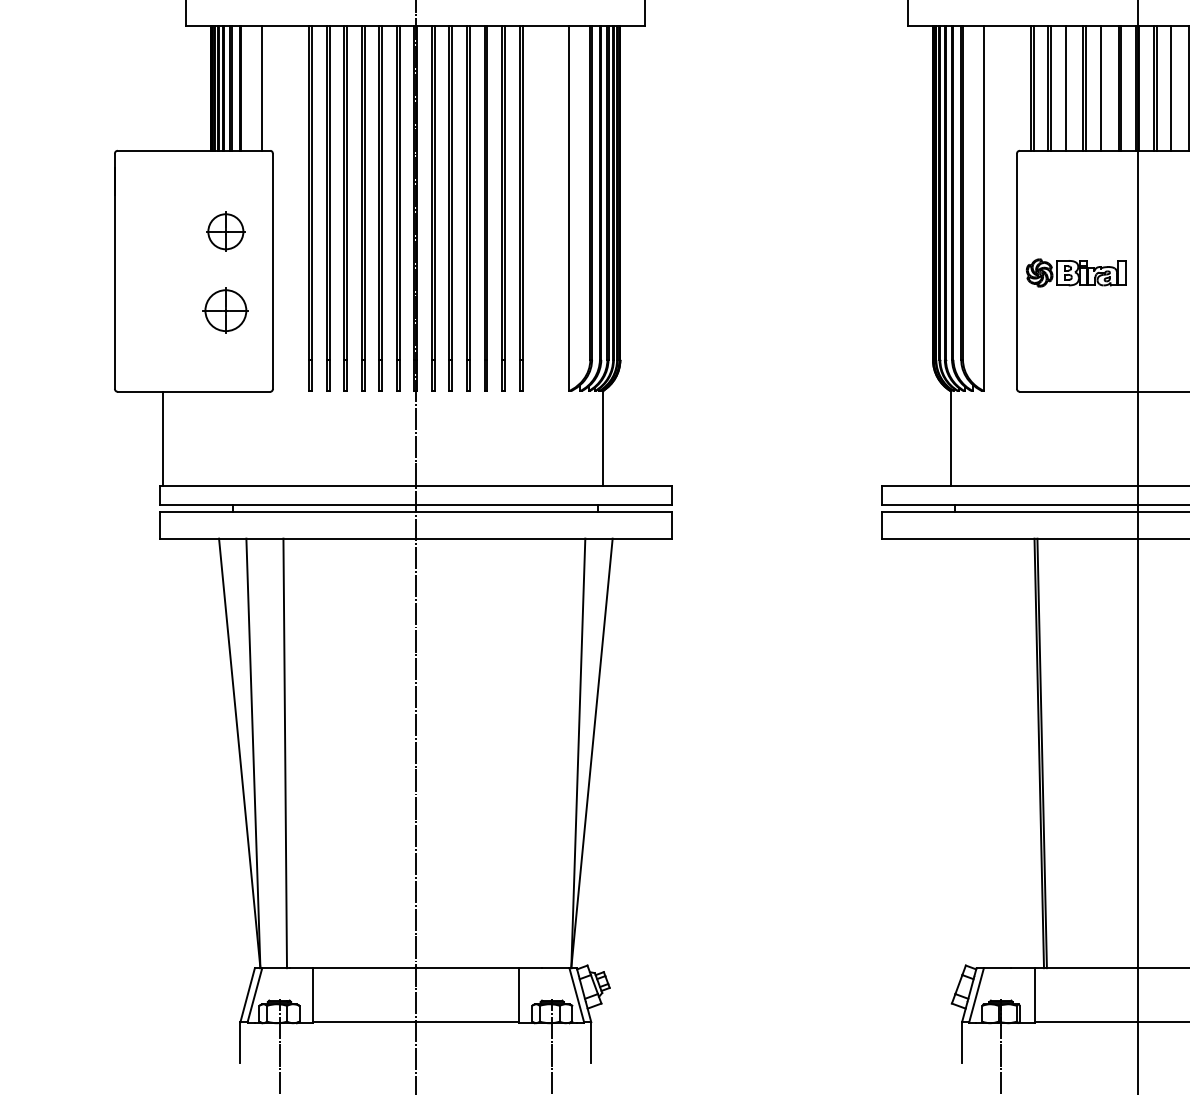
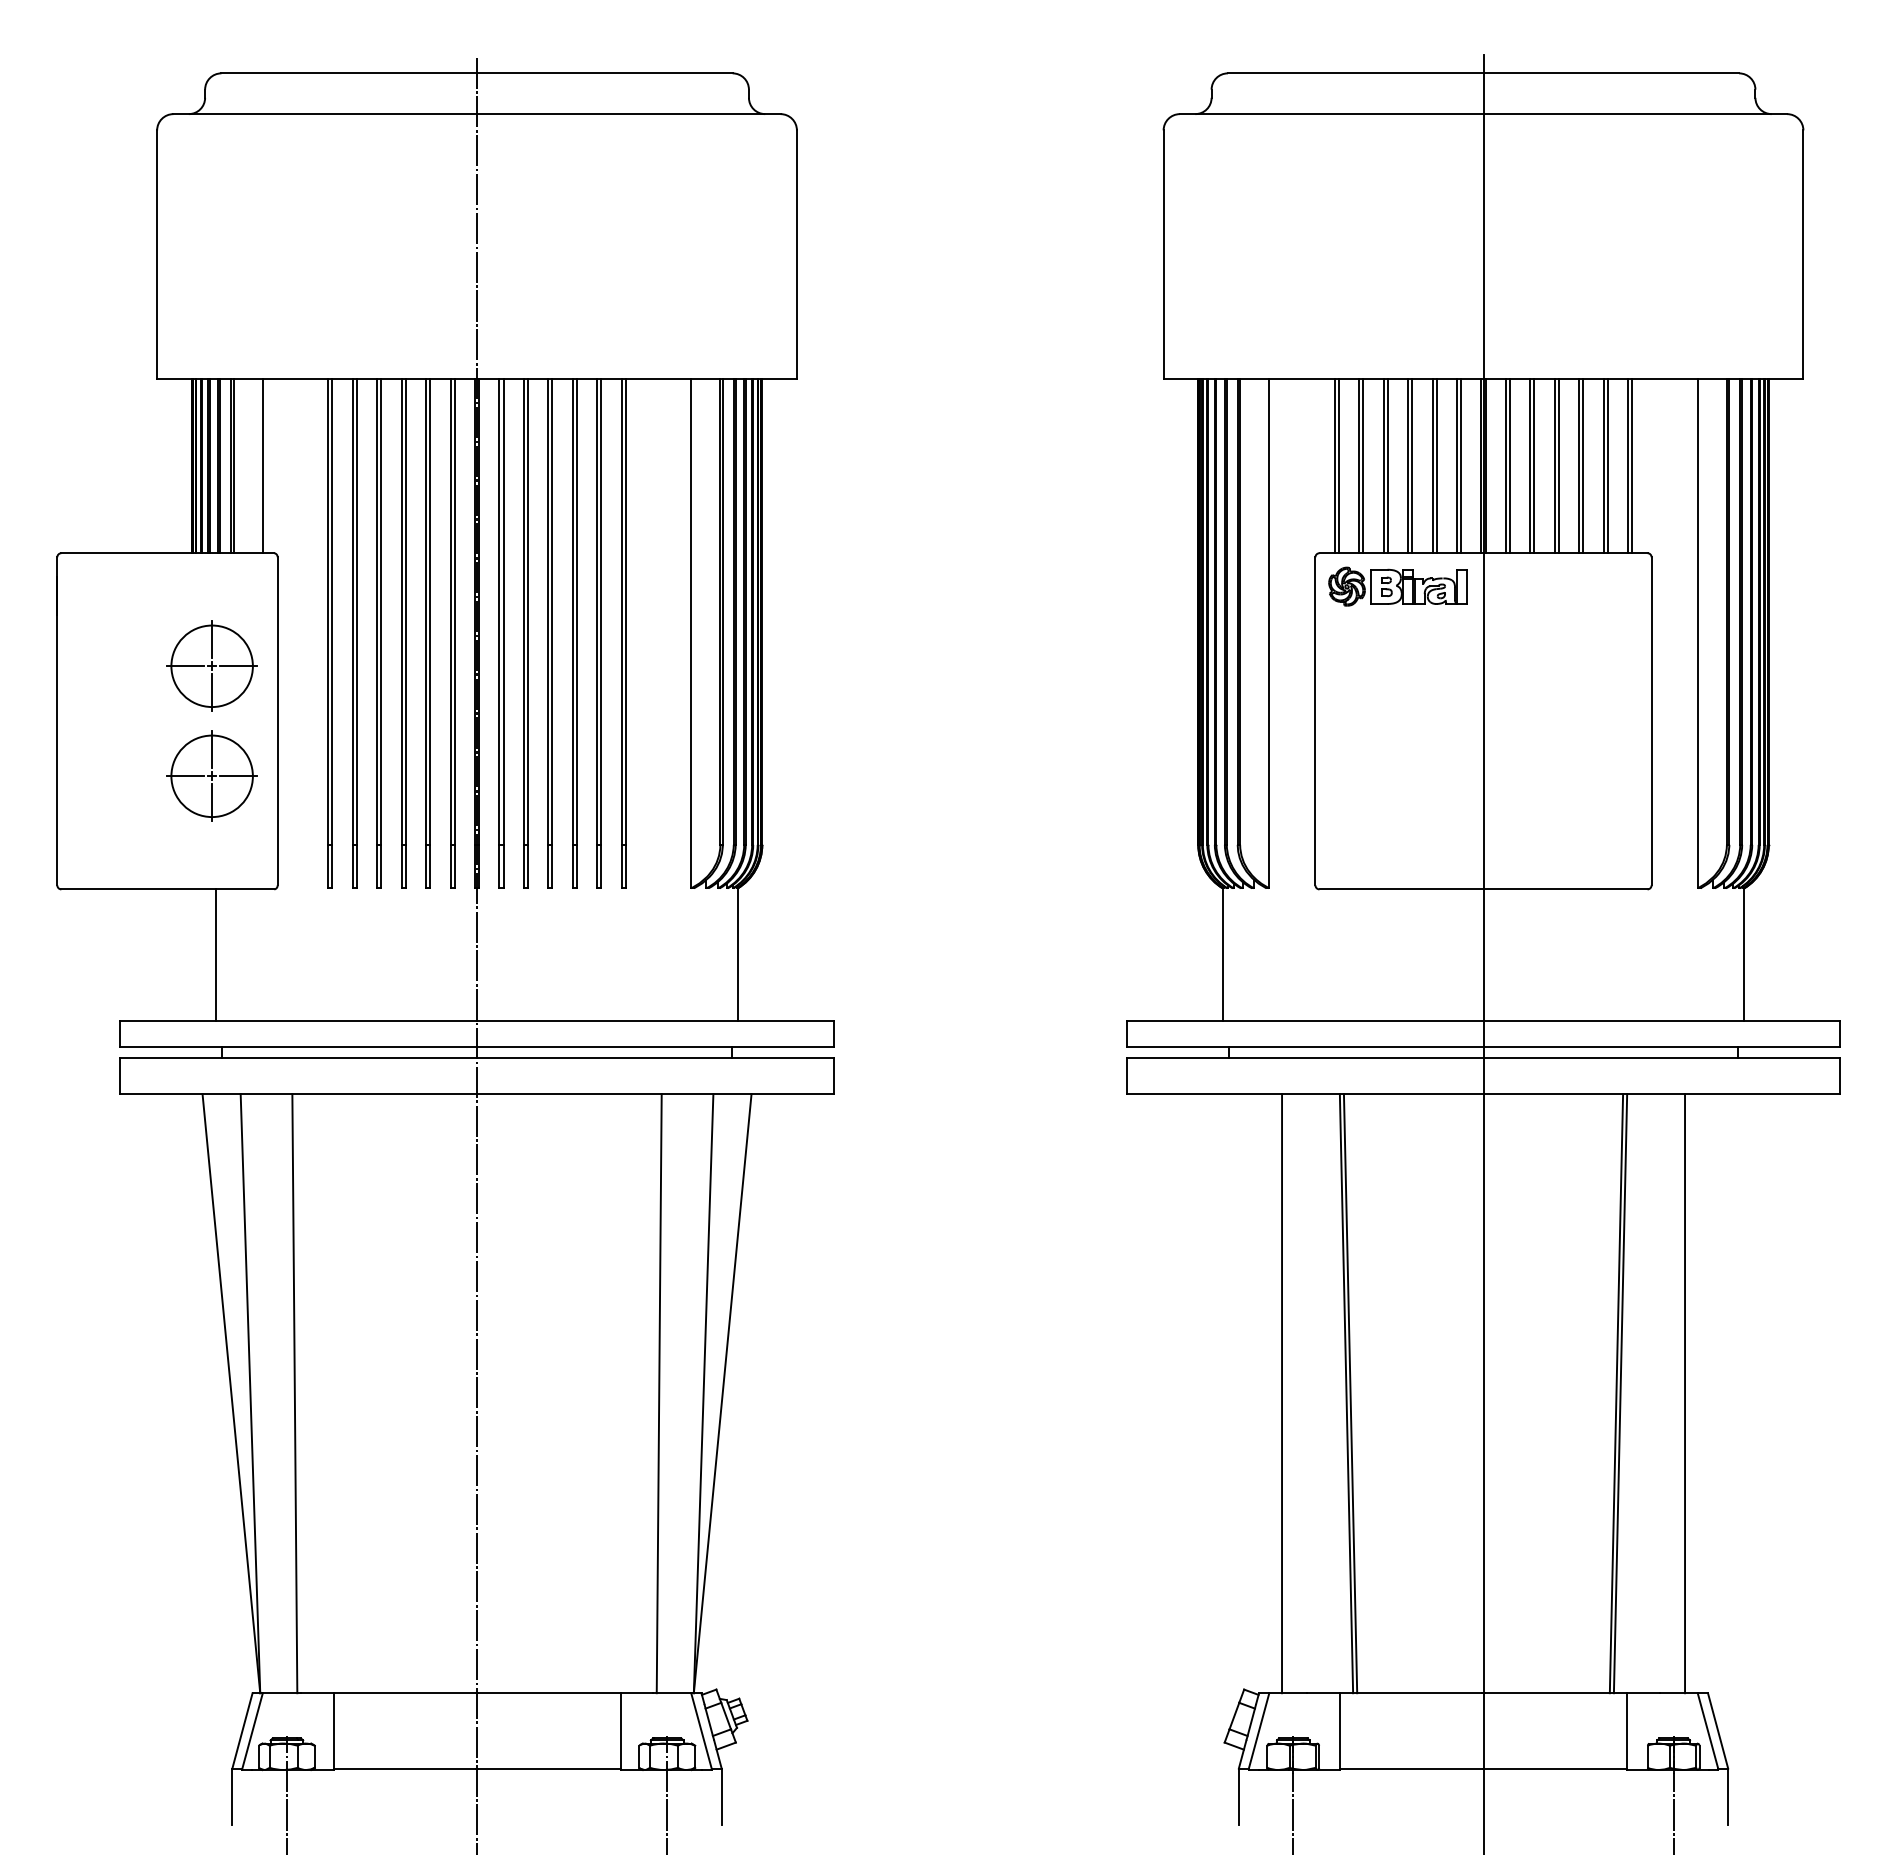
line: (1068, 88) -> (1387, 466), added
line: (1103, 88) -> (1436, 466), added
line: (1174, 88) -> (1534, 466), added
part: (225, 231) -> (211, 665), size x1.67
part: (1075, 272) -> (1397, 586), moved
part: (225, 310) -> (211, 775), size x1.43
line: (163, 438) -> (216, 954), moved
line: (545, 753) -> (658, 1393), added
line: (993, 753) -> (1282, 1393), added

